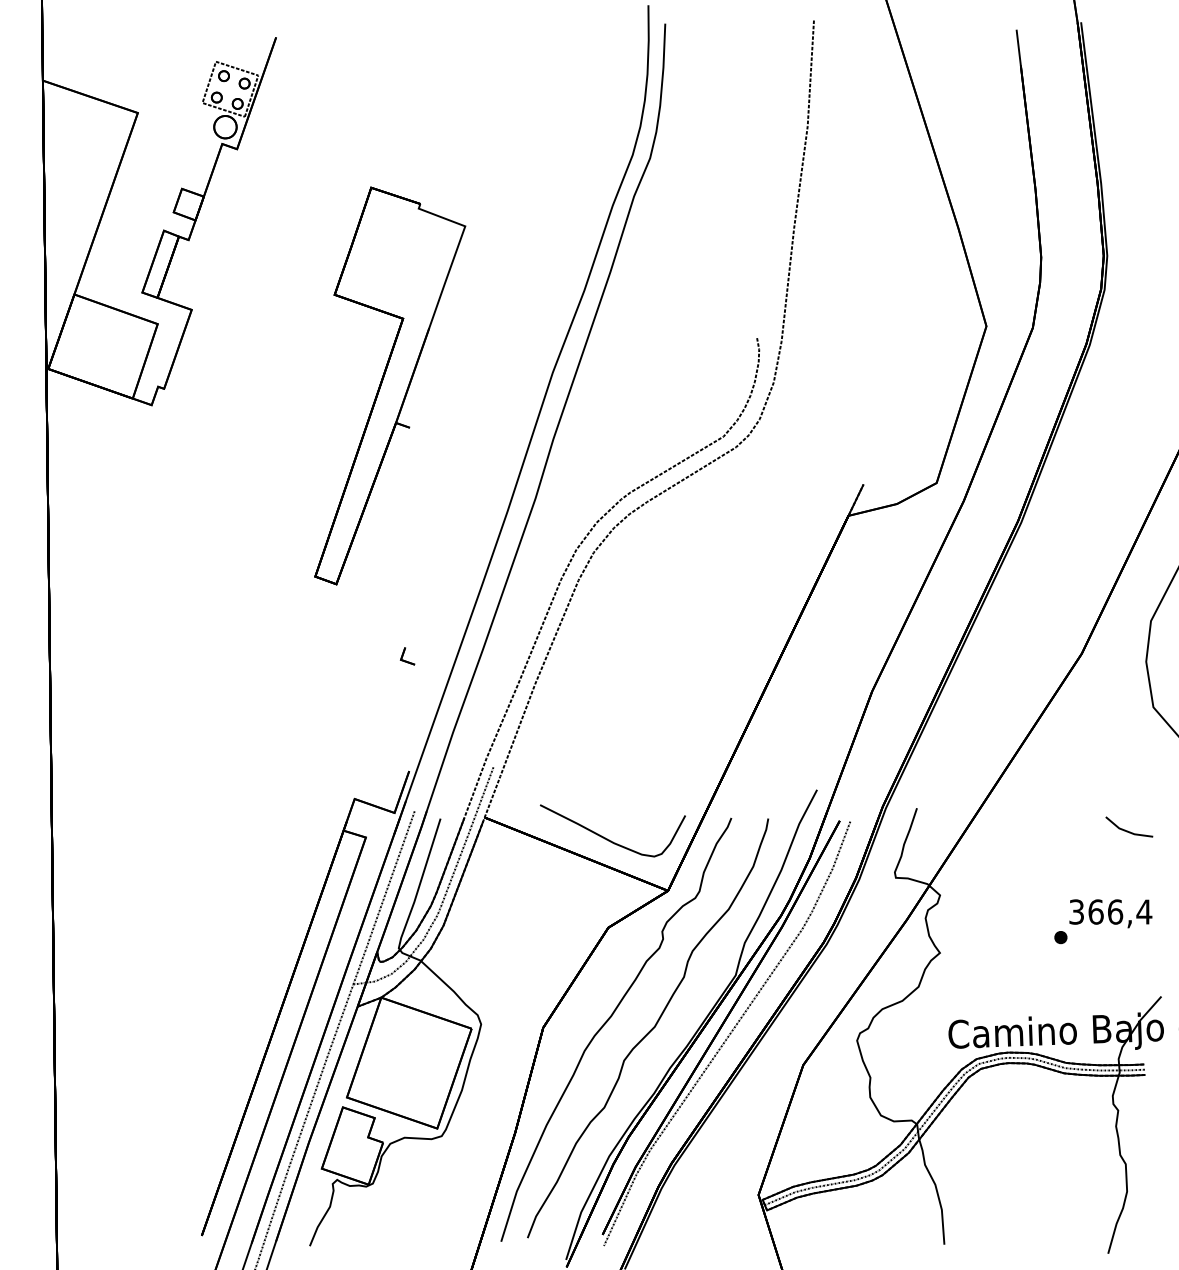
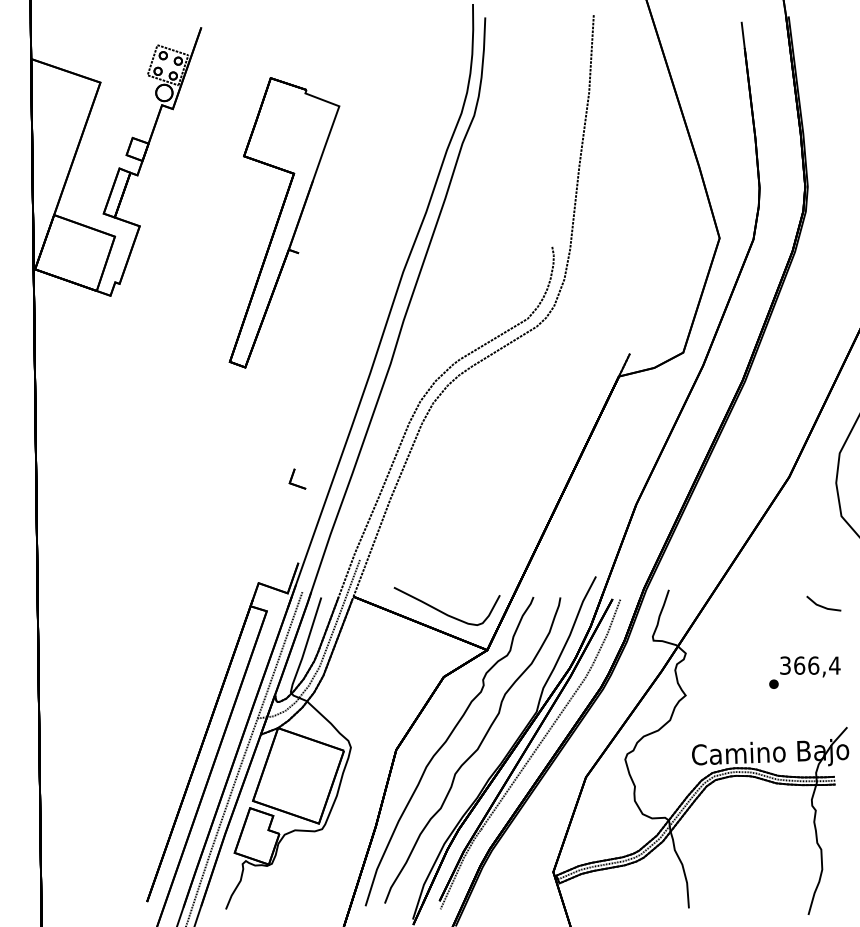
part: (390, 385) -> (284, 222), moved
part: (406, 655) -> (296, 478), size x1.6

